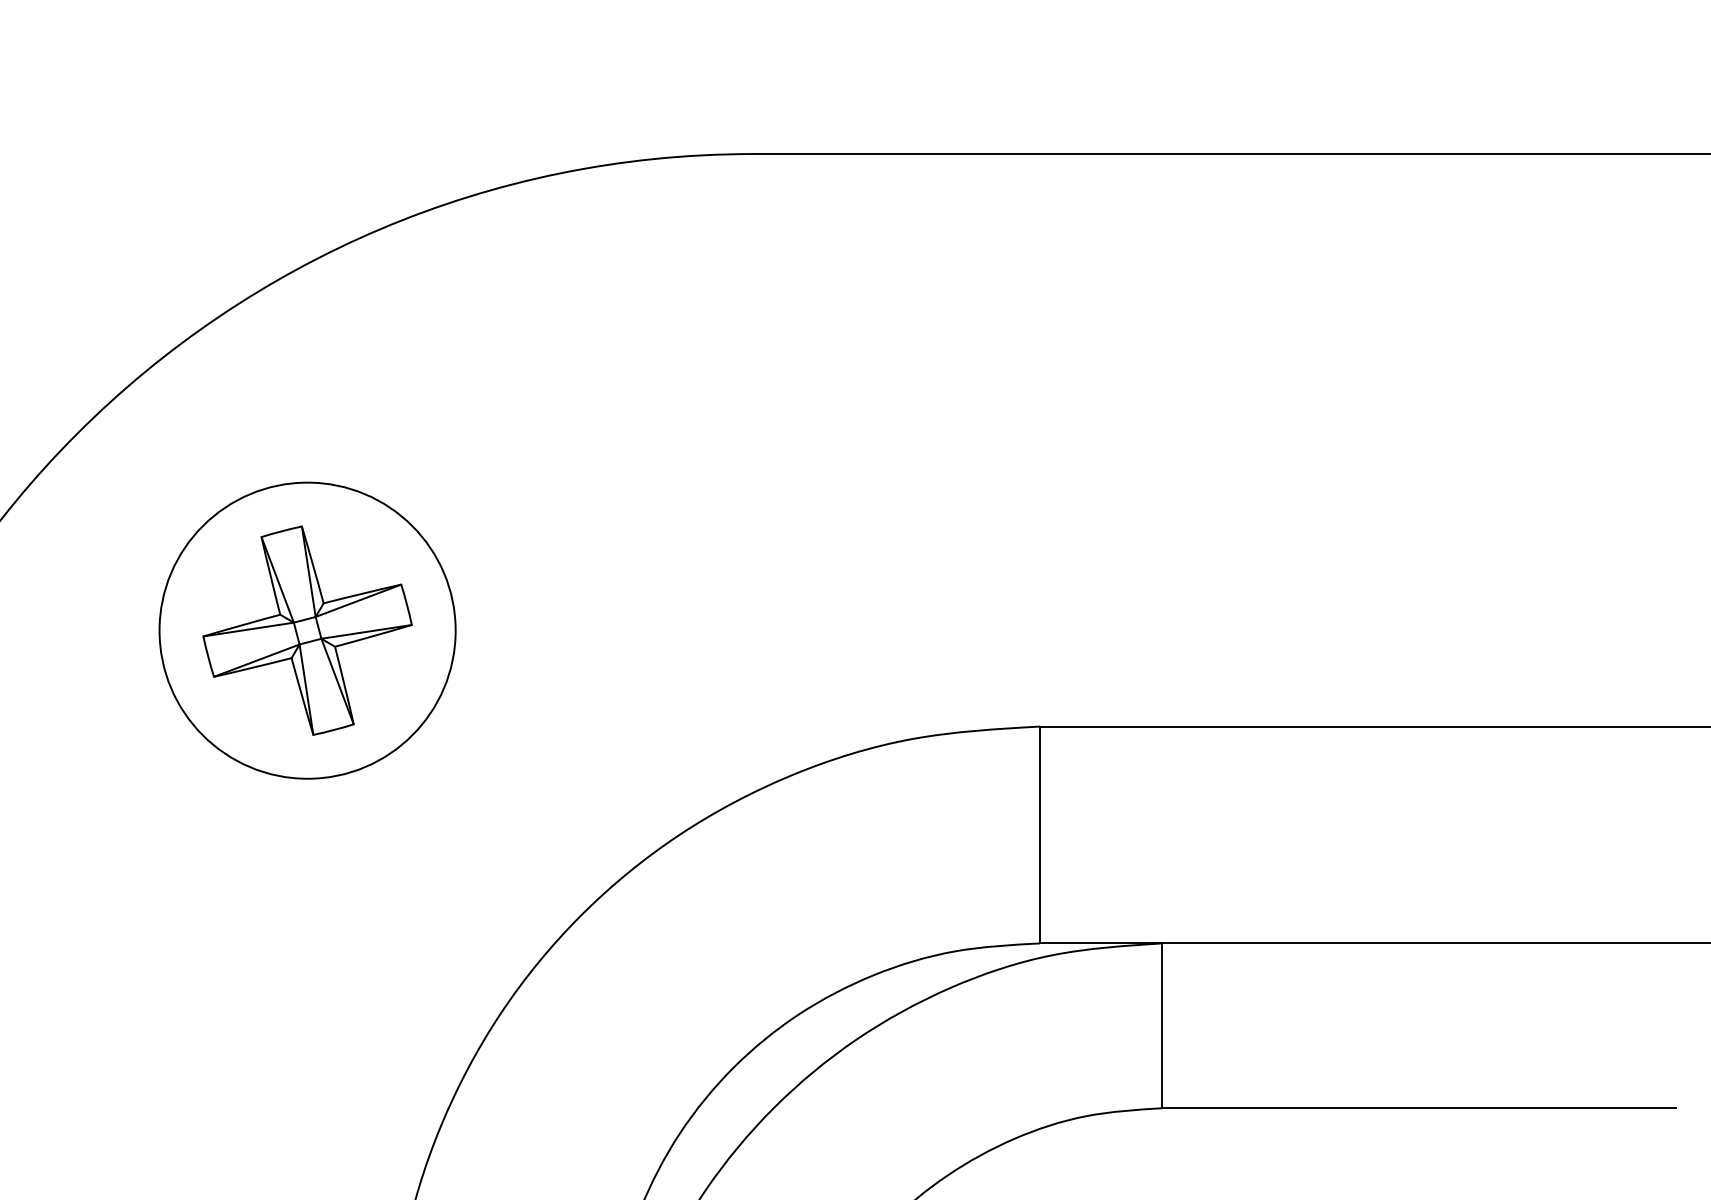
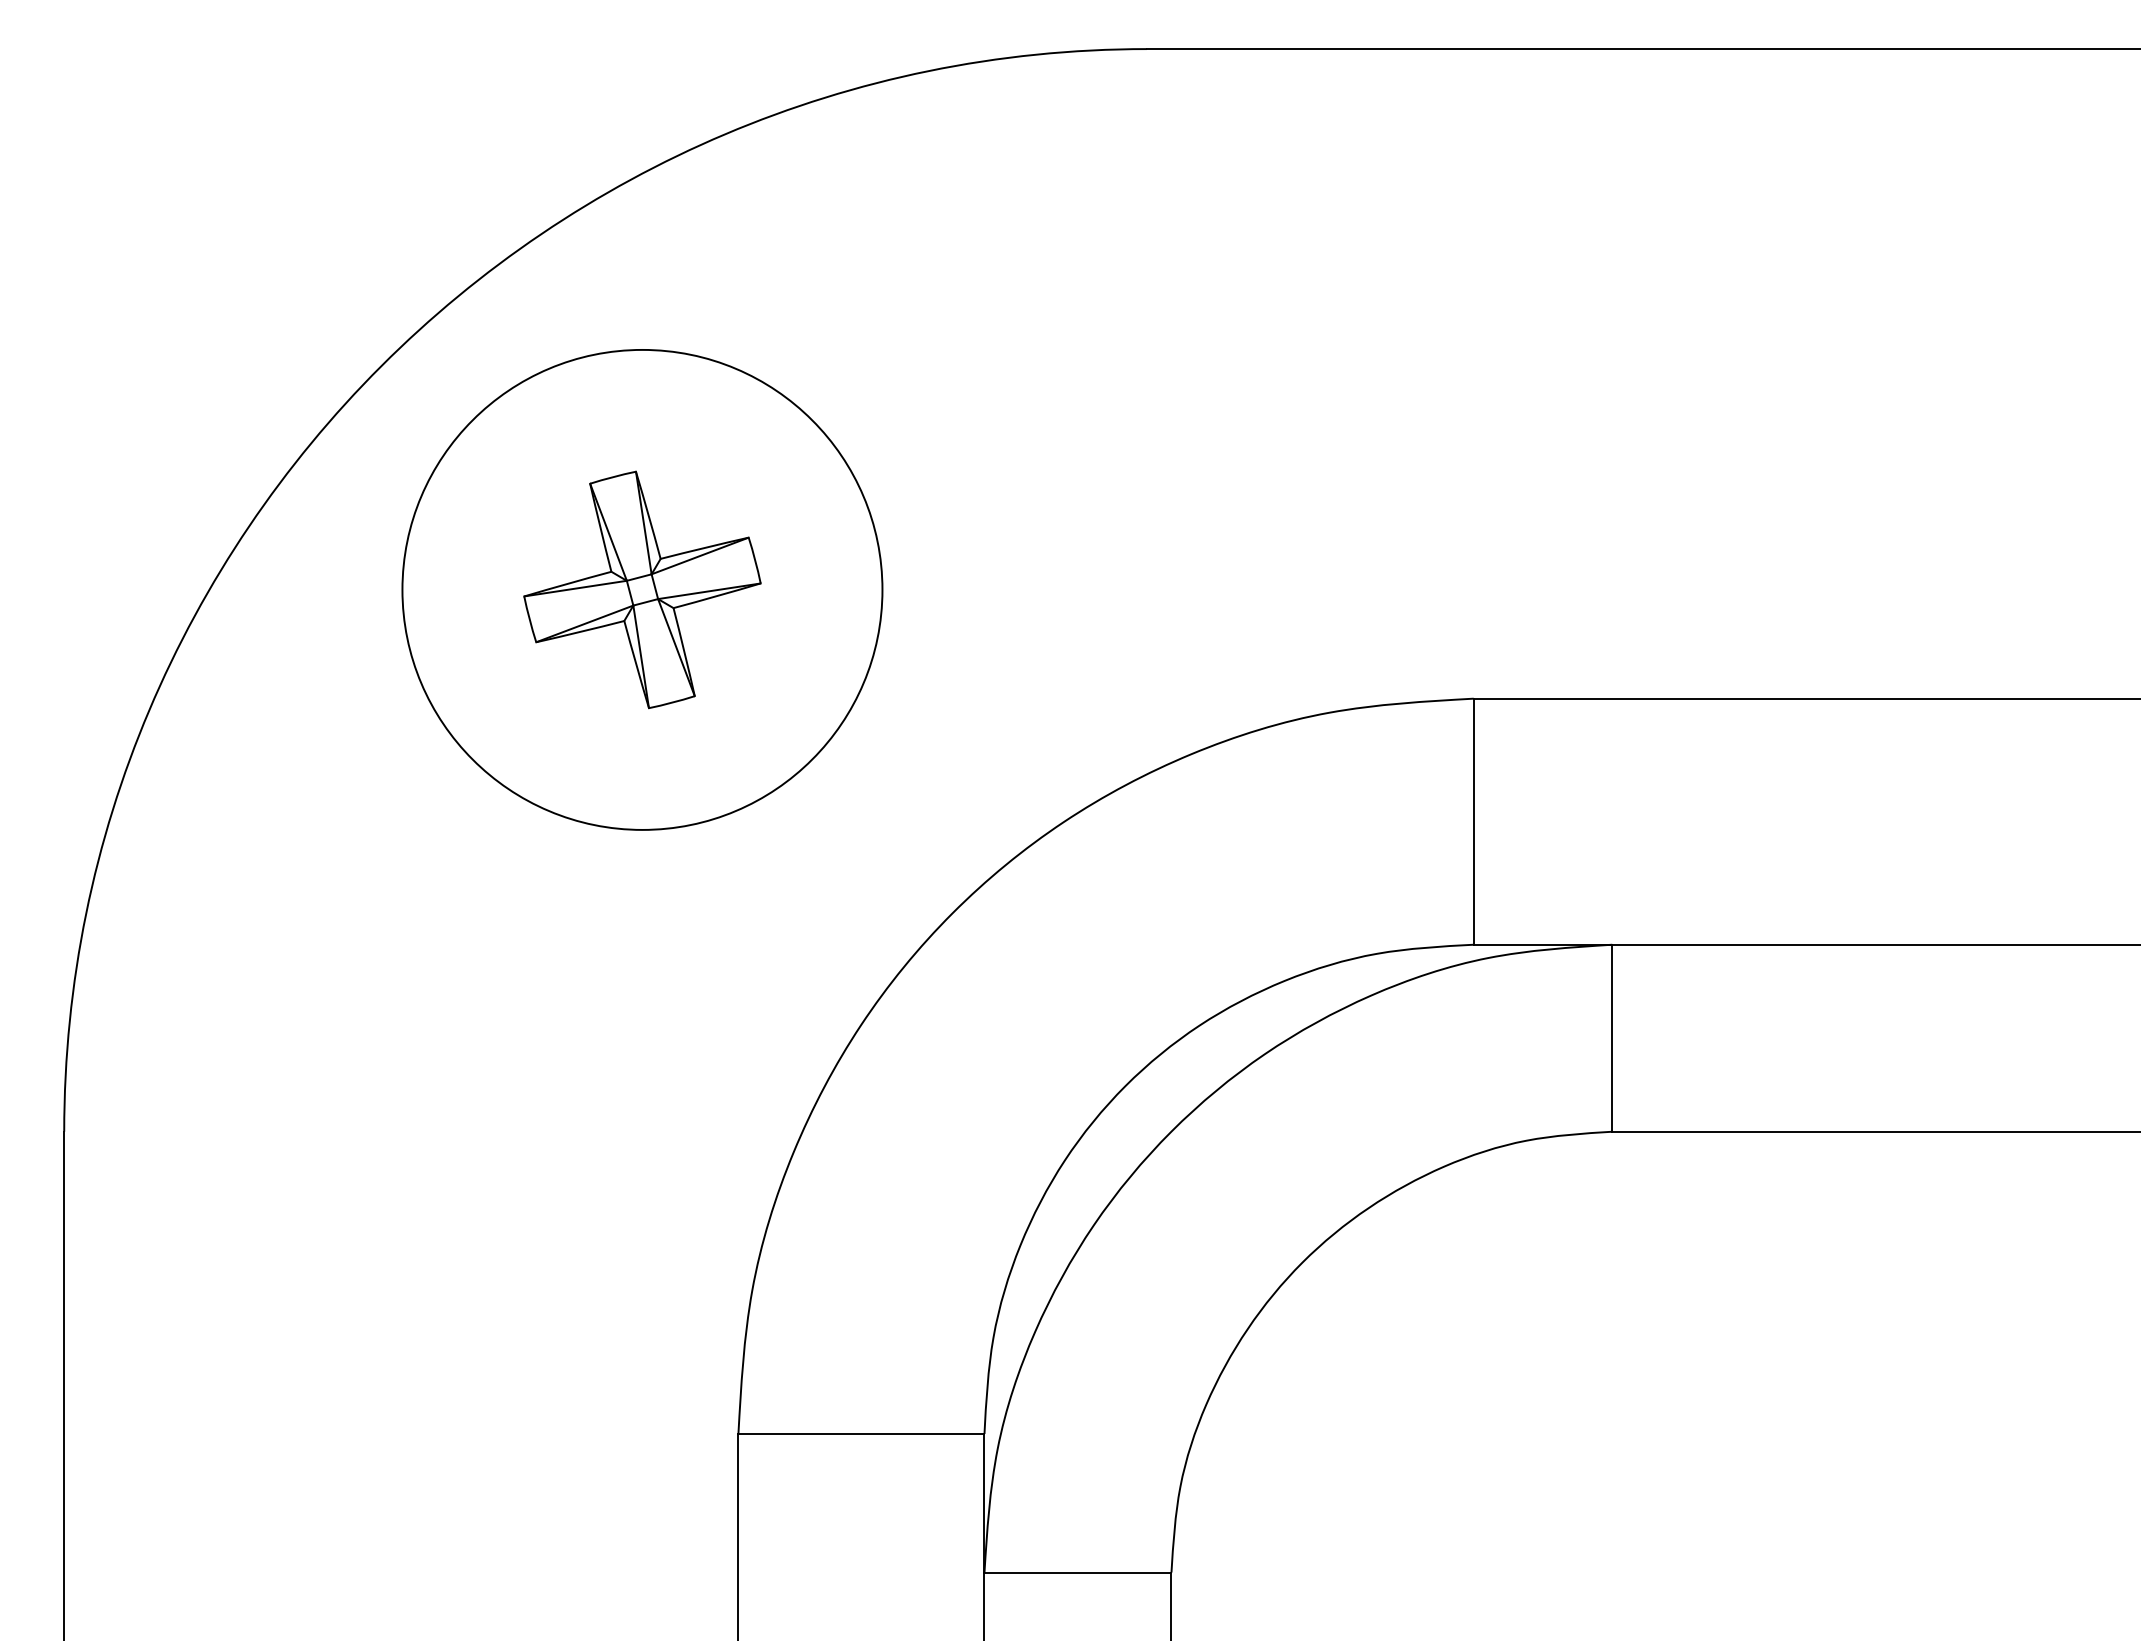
circle: (307, 630) -> (642, 589), size x1.43

